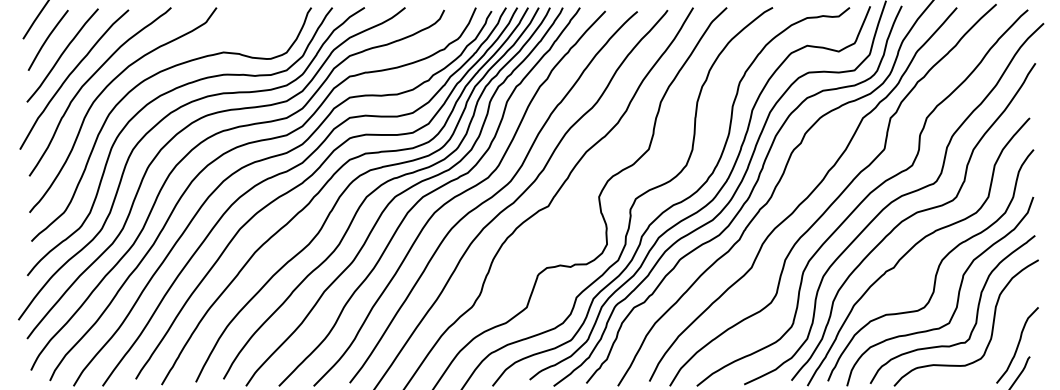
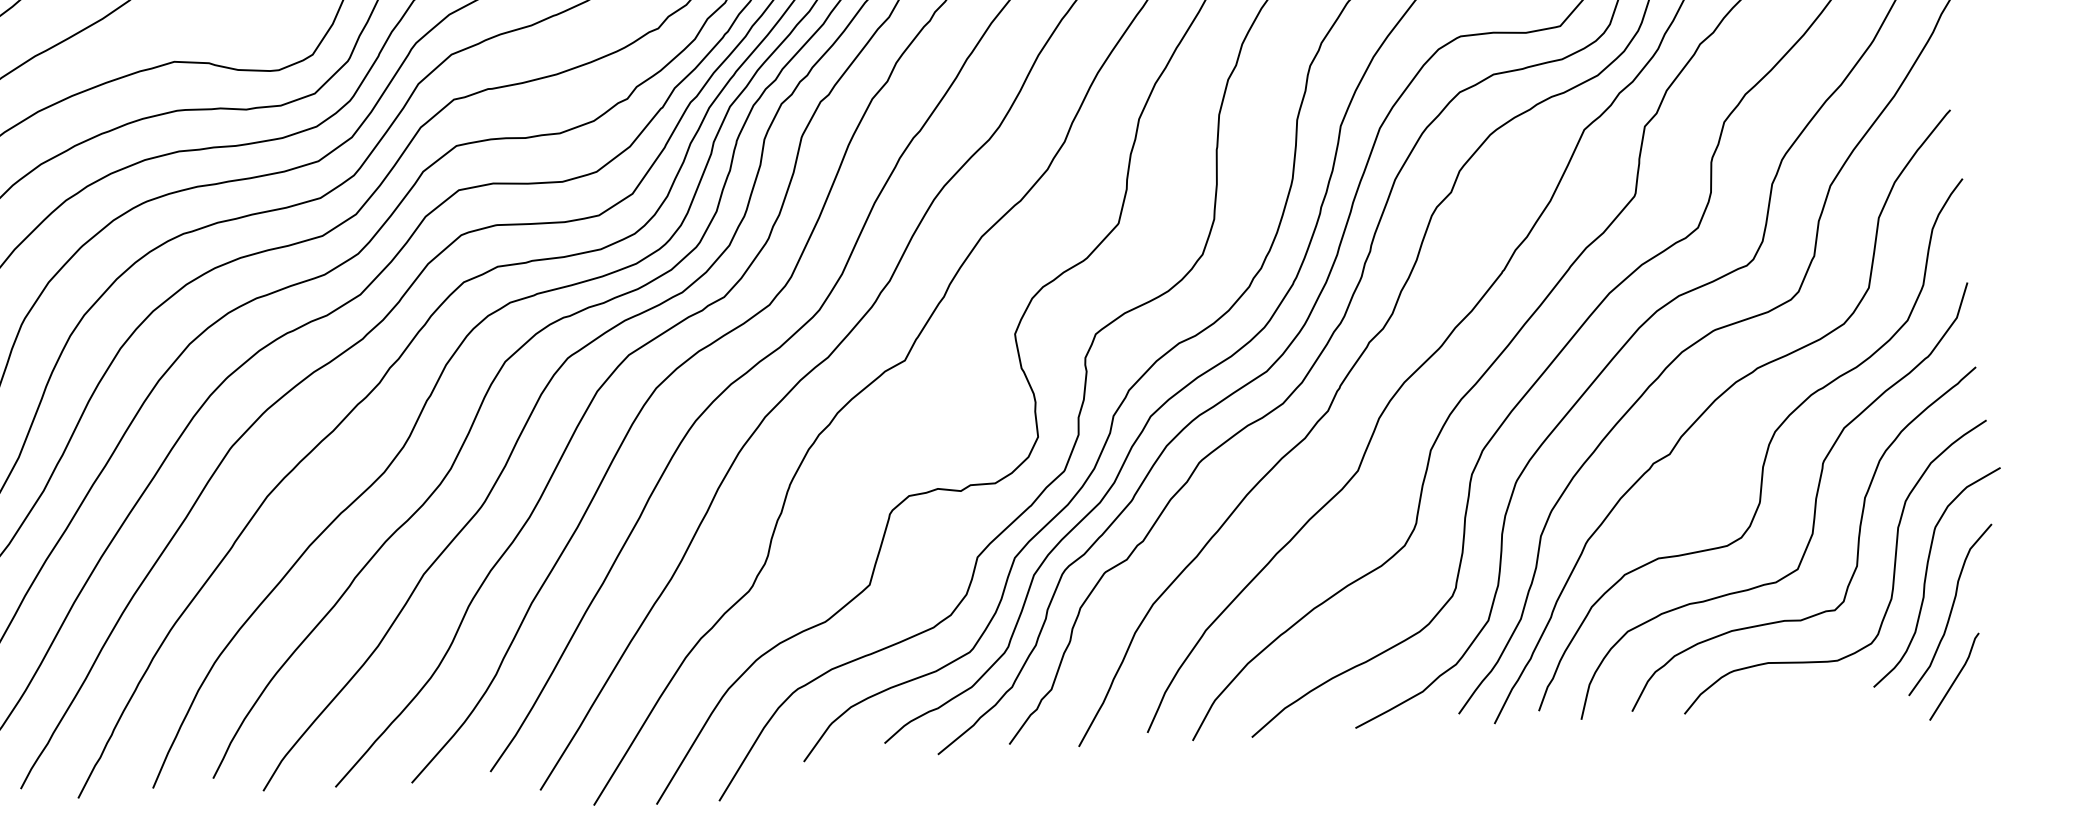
curve: (1008, 329) -> (1928, 576), added

